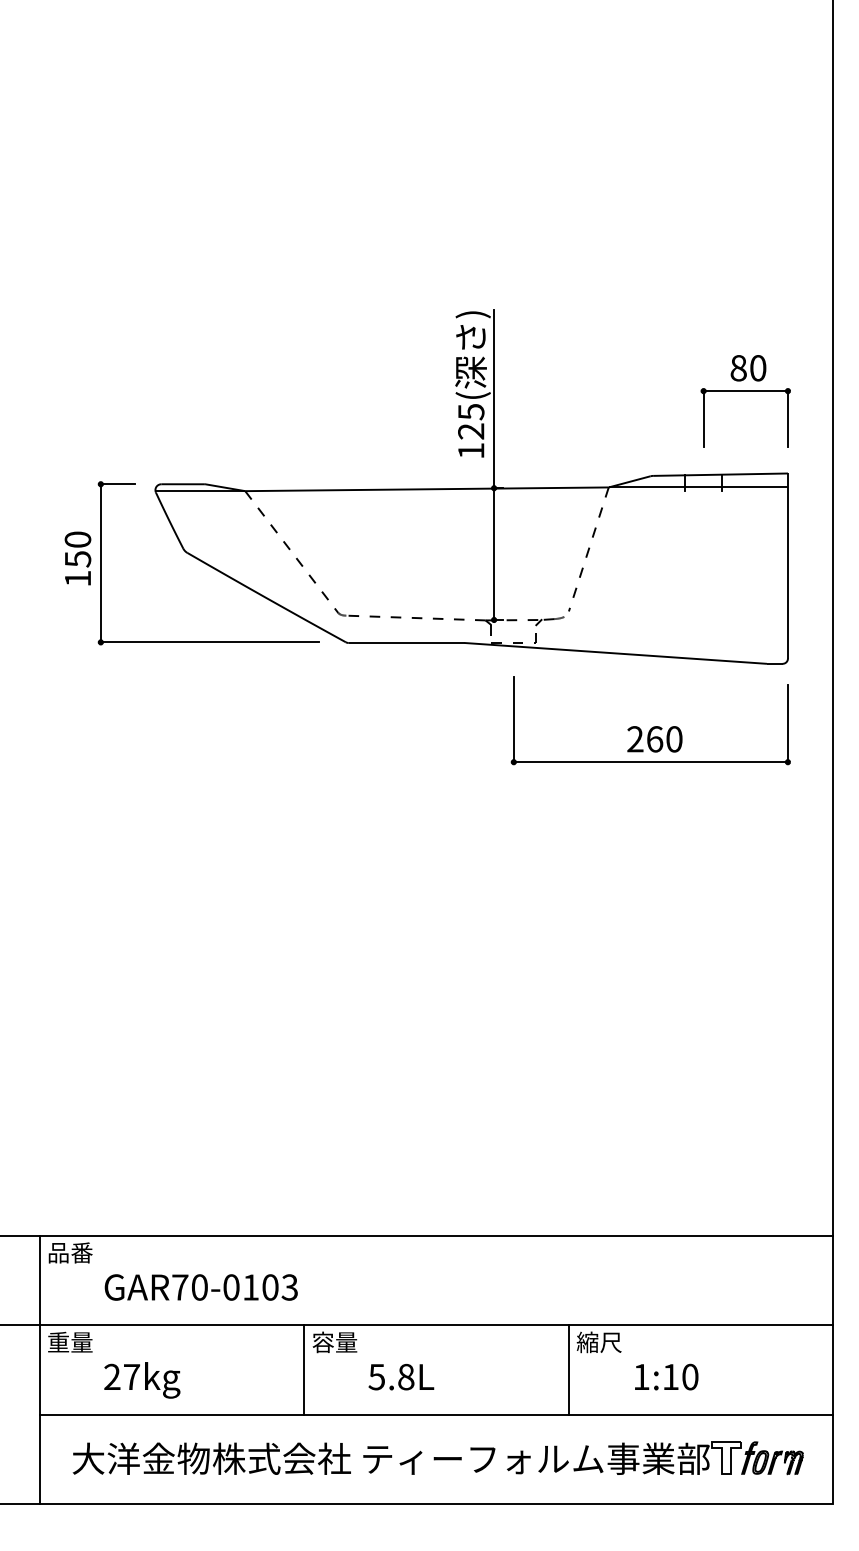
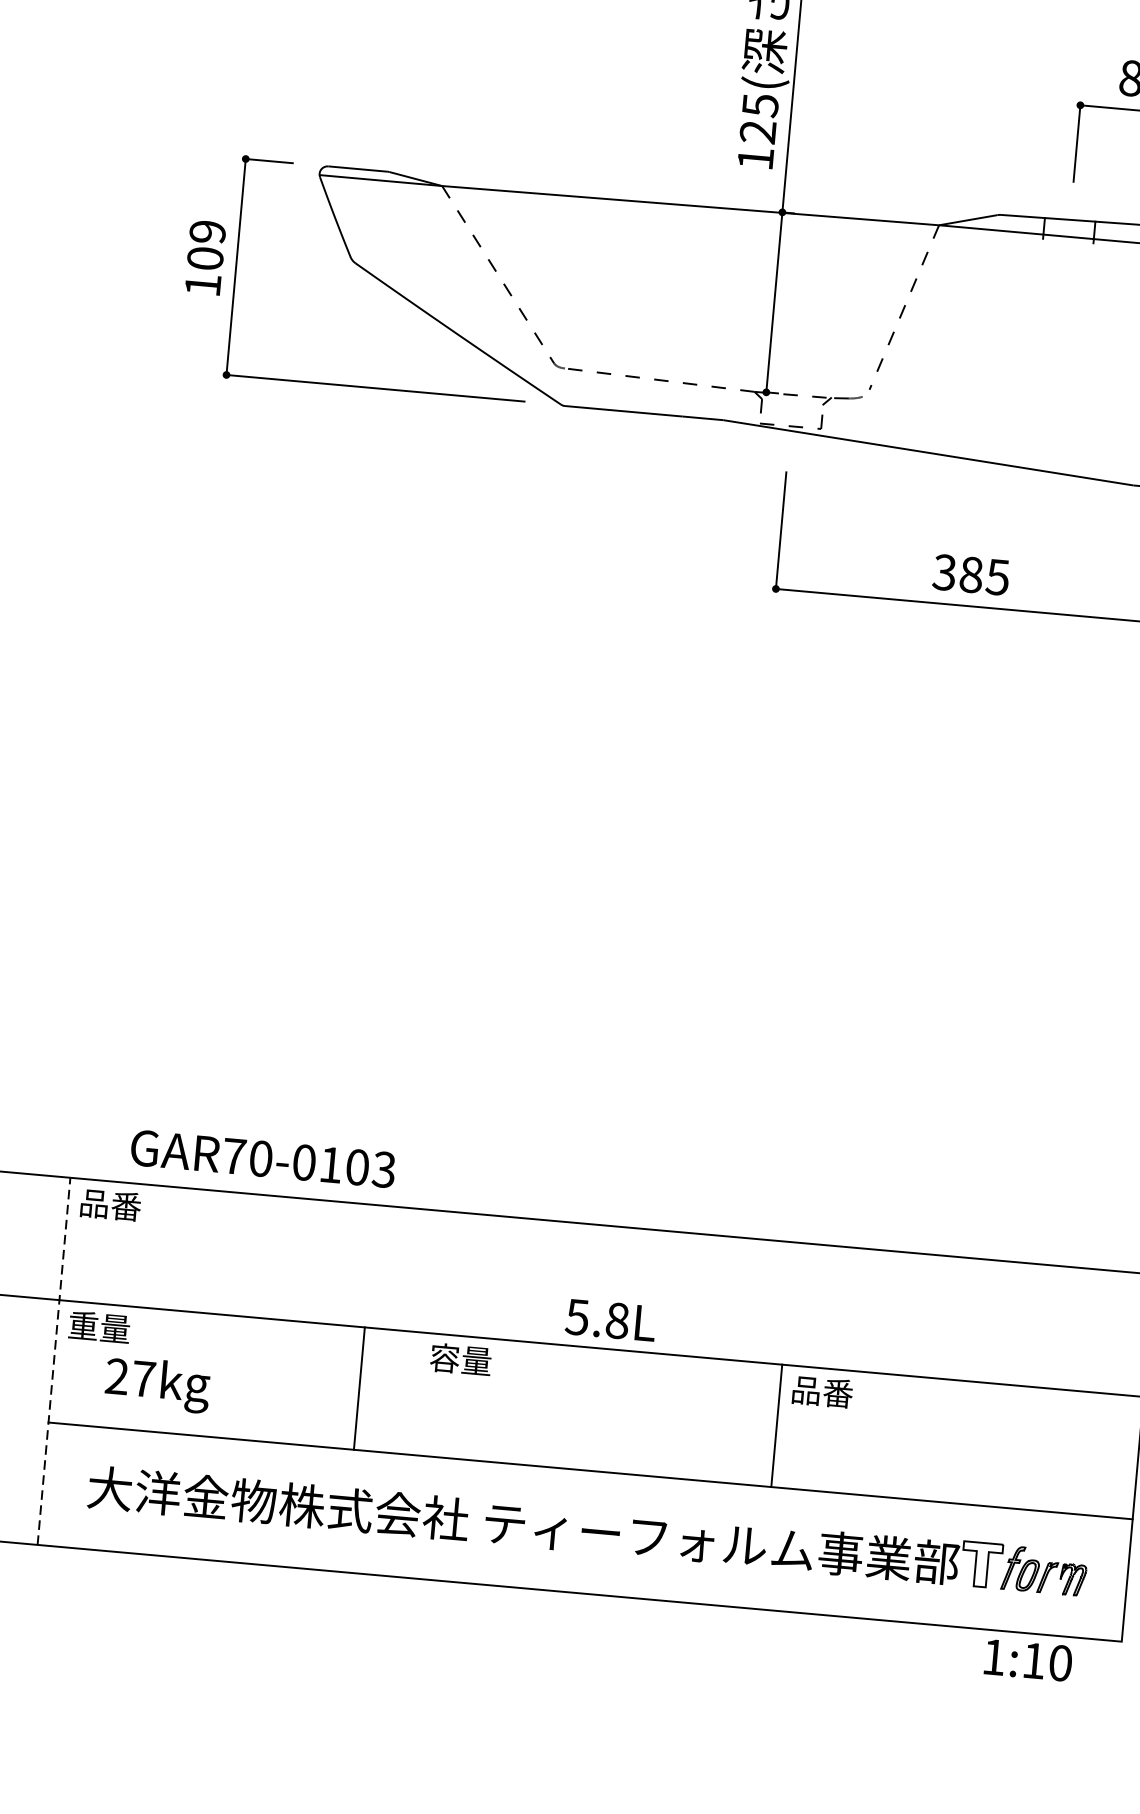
text: (77, 549) -> (205, 245), 150 -> 109
text: (654, 739) -> (970, 575), 260 -> 385
text: (200, 1287) -> (262, 1158), moved
text: (598, 1342) -> (820, 1391), 縮尺 -> 品番
line: (39, 1369) -> (54, 1360), solid -> dashed
line: (304, 1369) -> (360, 1387), moved
text: (666, 1376) -> (1028, 1659), moved
text: (401, 1377) -> (611, 1320), moved
text: (142, 1380) -> (157, 1384), moved

